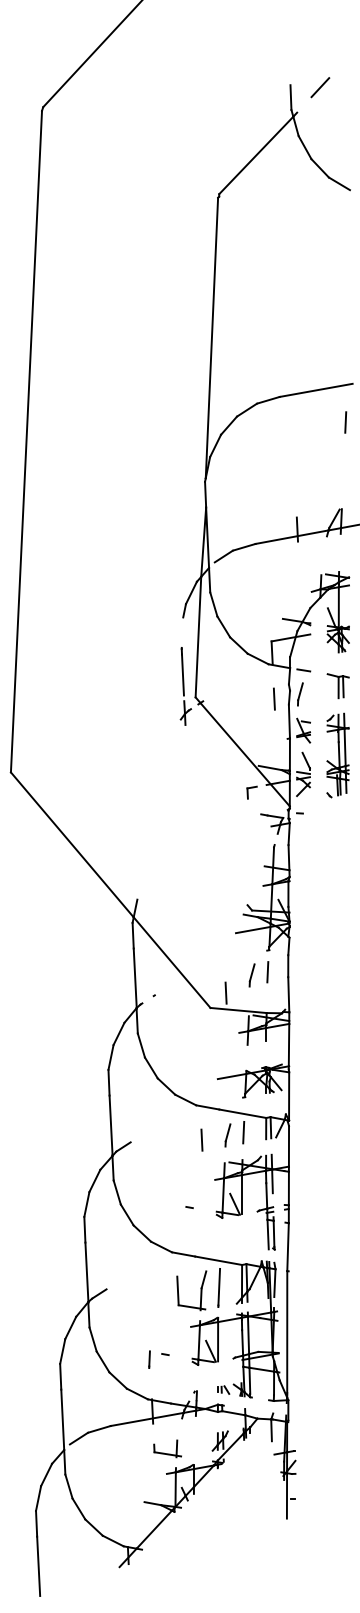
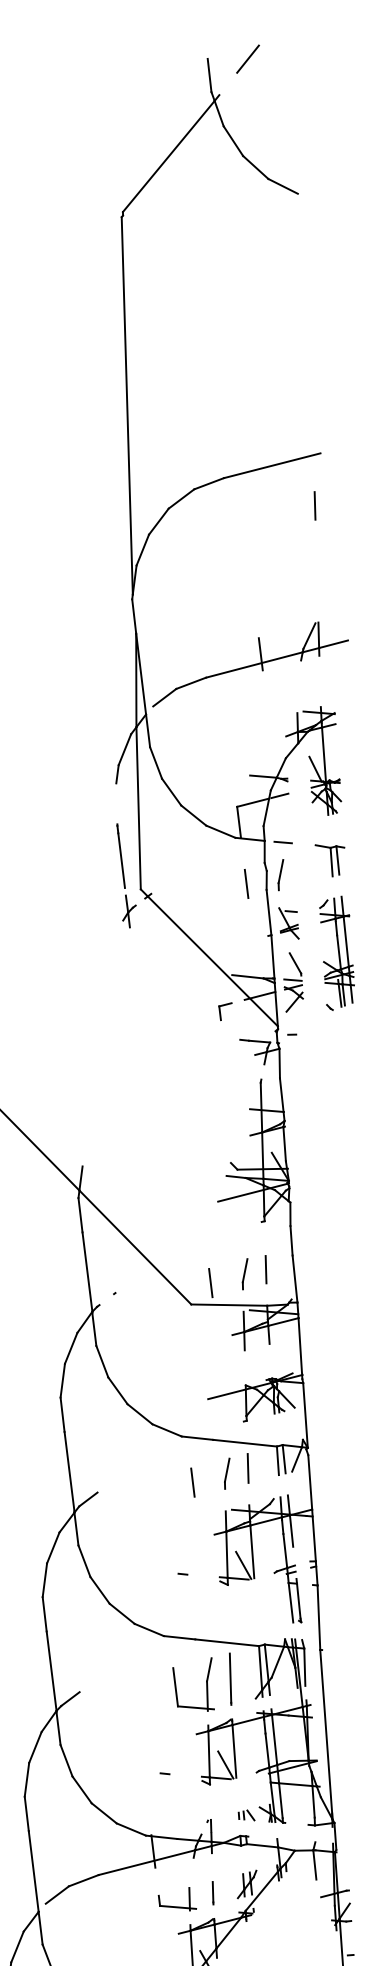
line: (267, 972) -> (265, 1270), moved
line: (251, 975) -> (244, 1274), moved
line: (149, 1359) -> (212, 1892), moved

